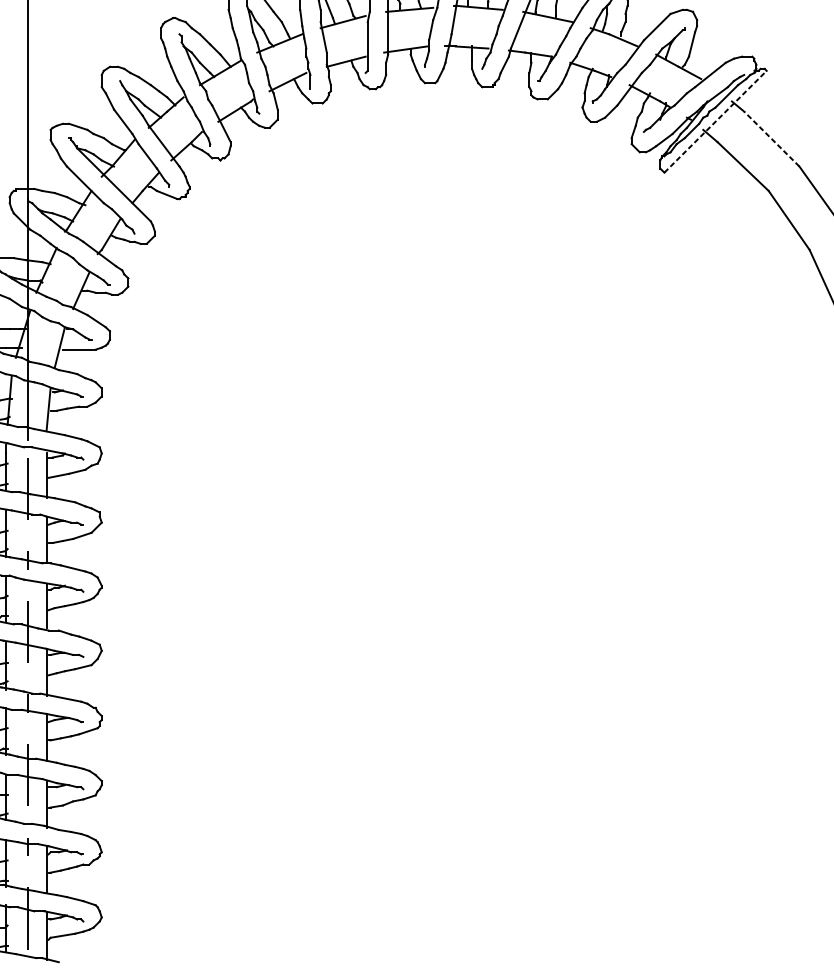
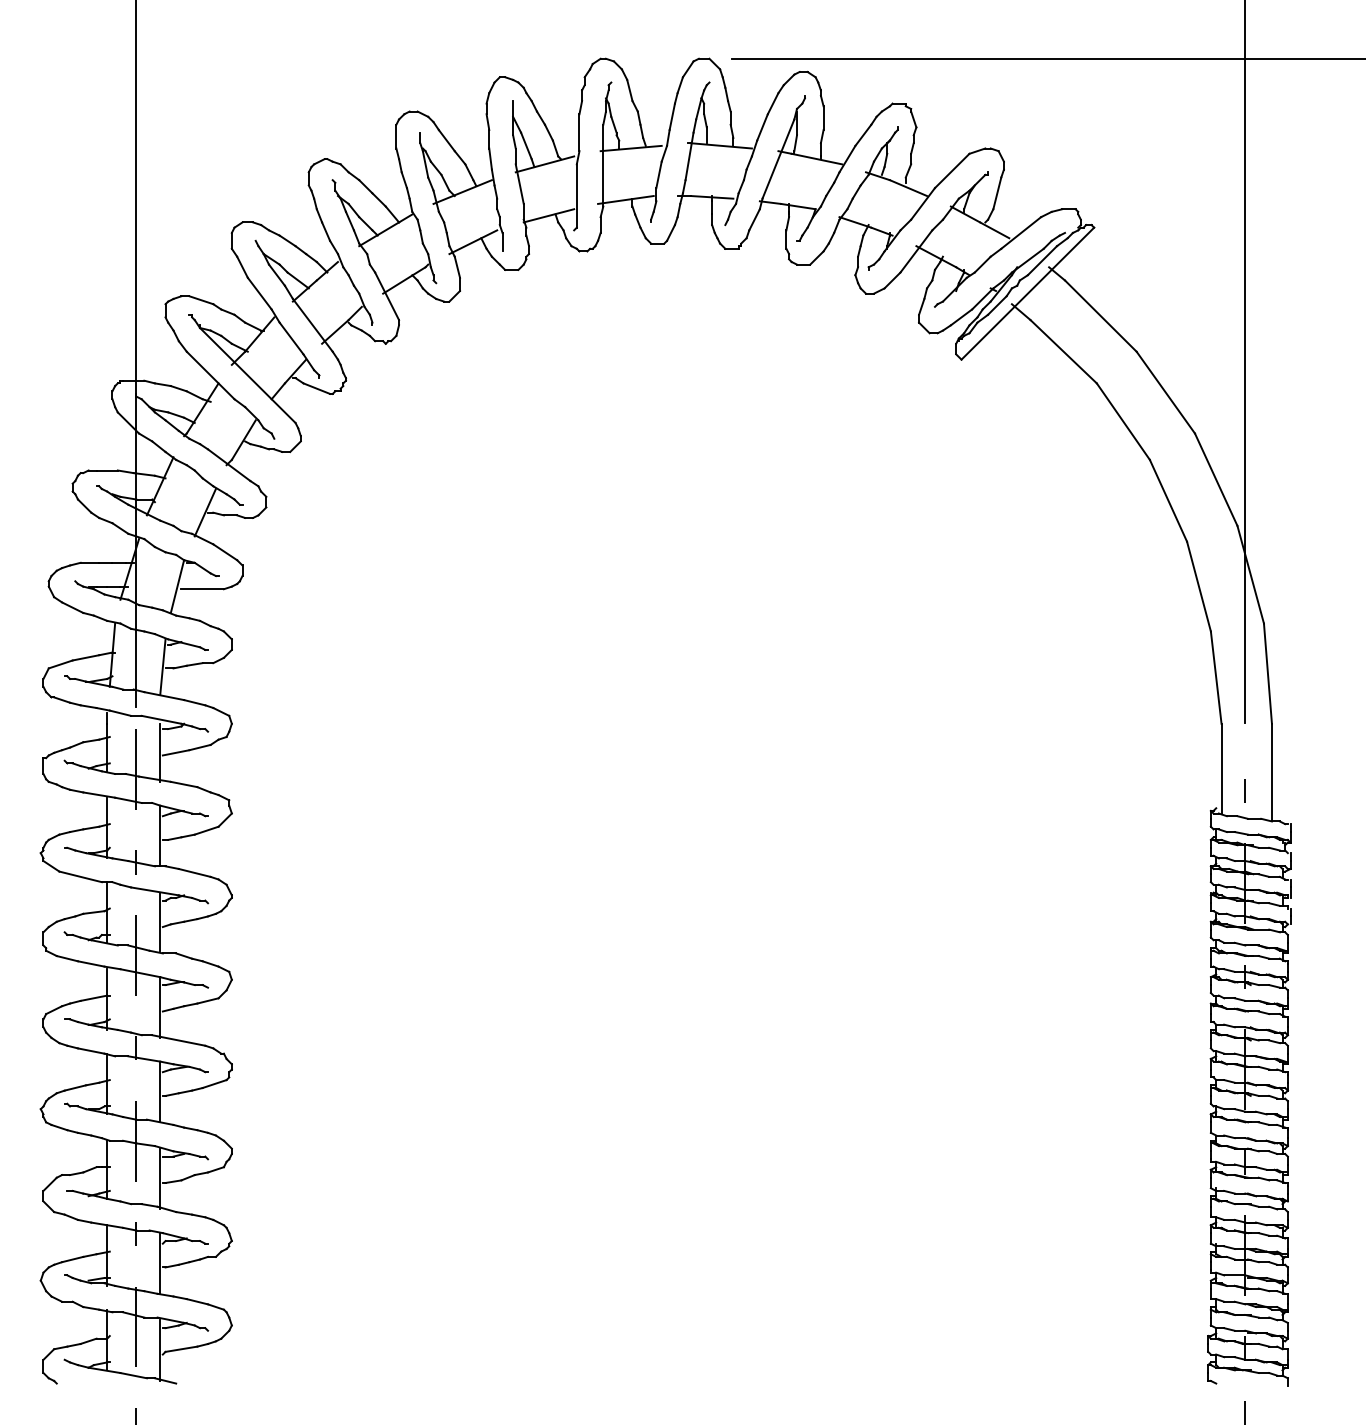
line: (715, 121) -> (1027, 293), dashed -> solid
line: (771, 139) -> (1100, 316), dashed -> solid

